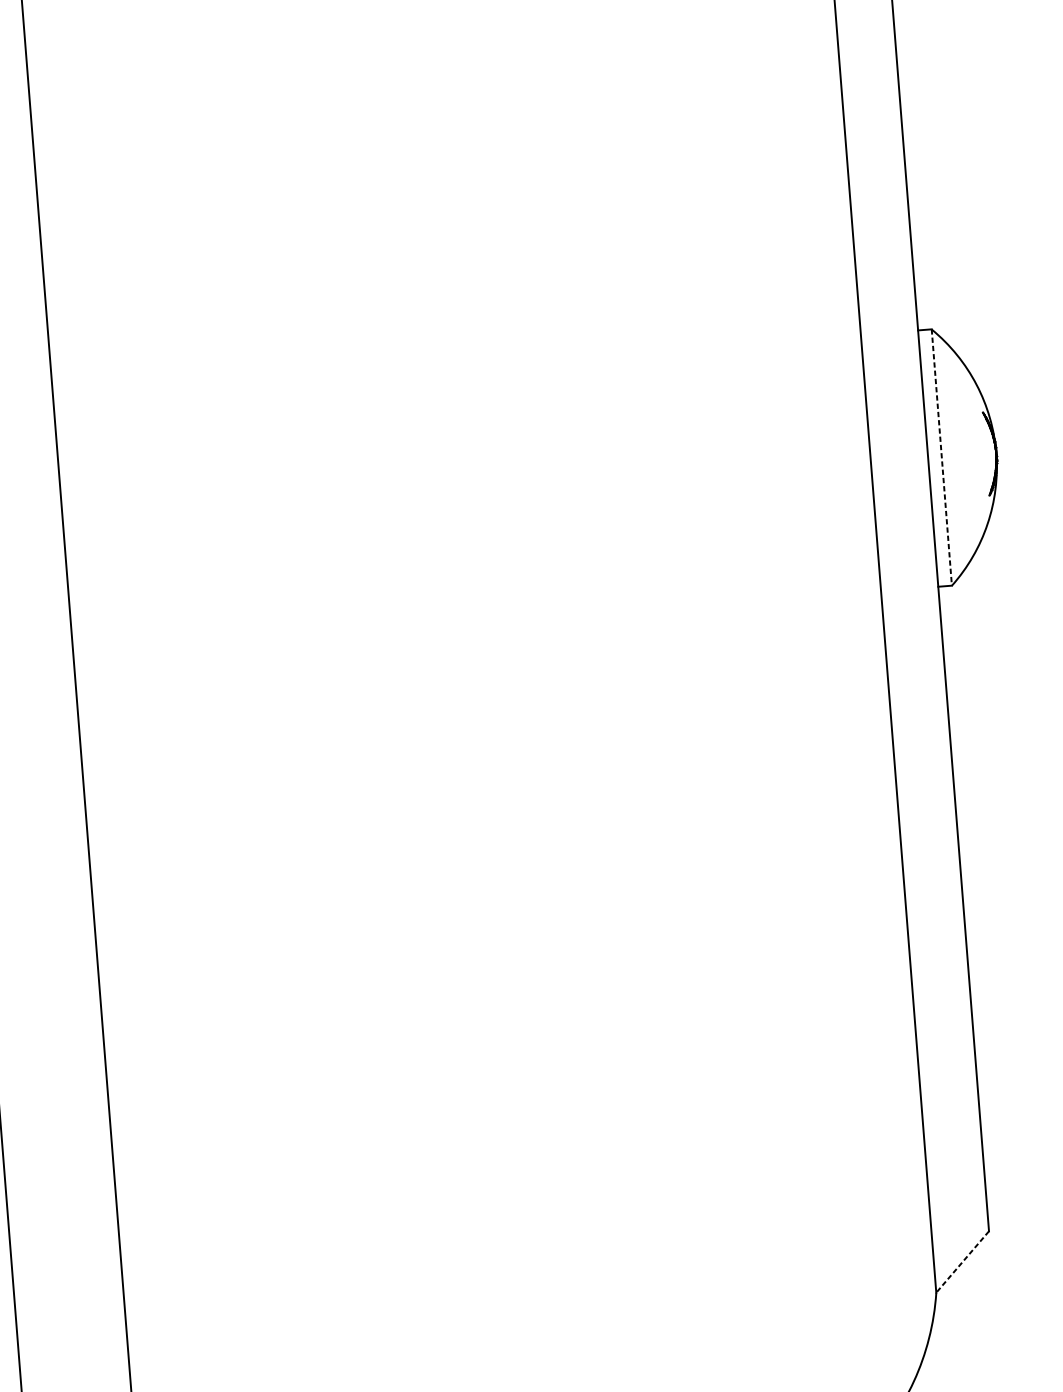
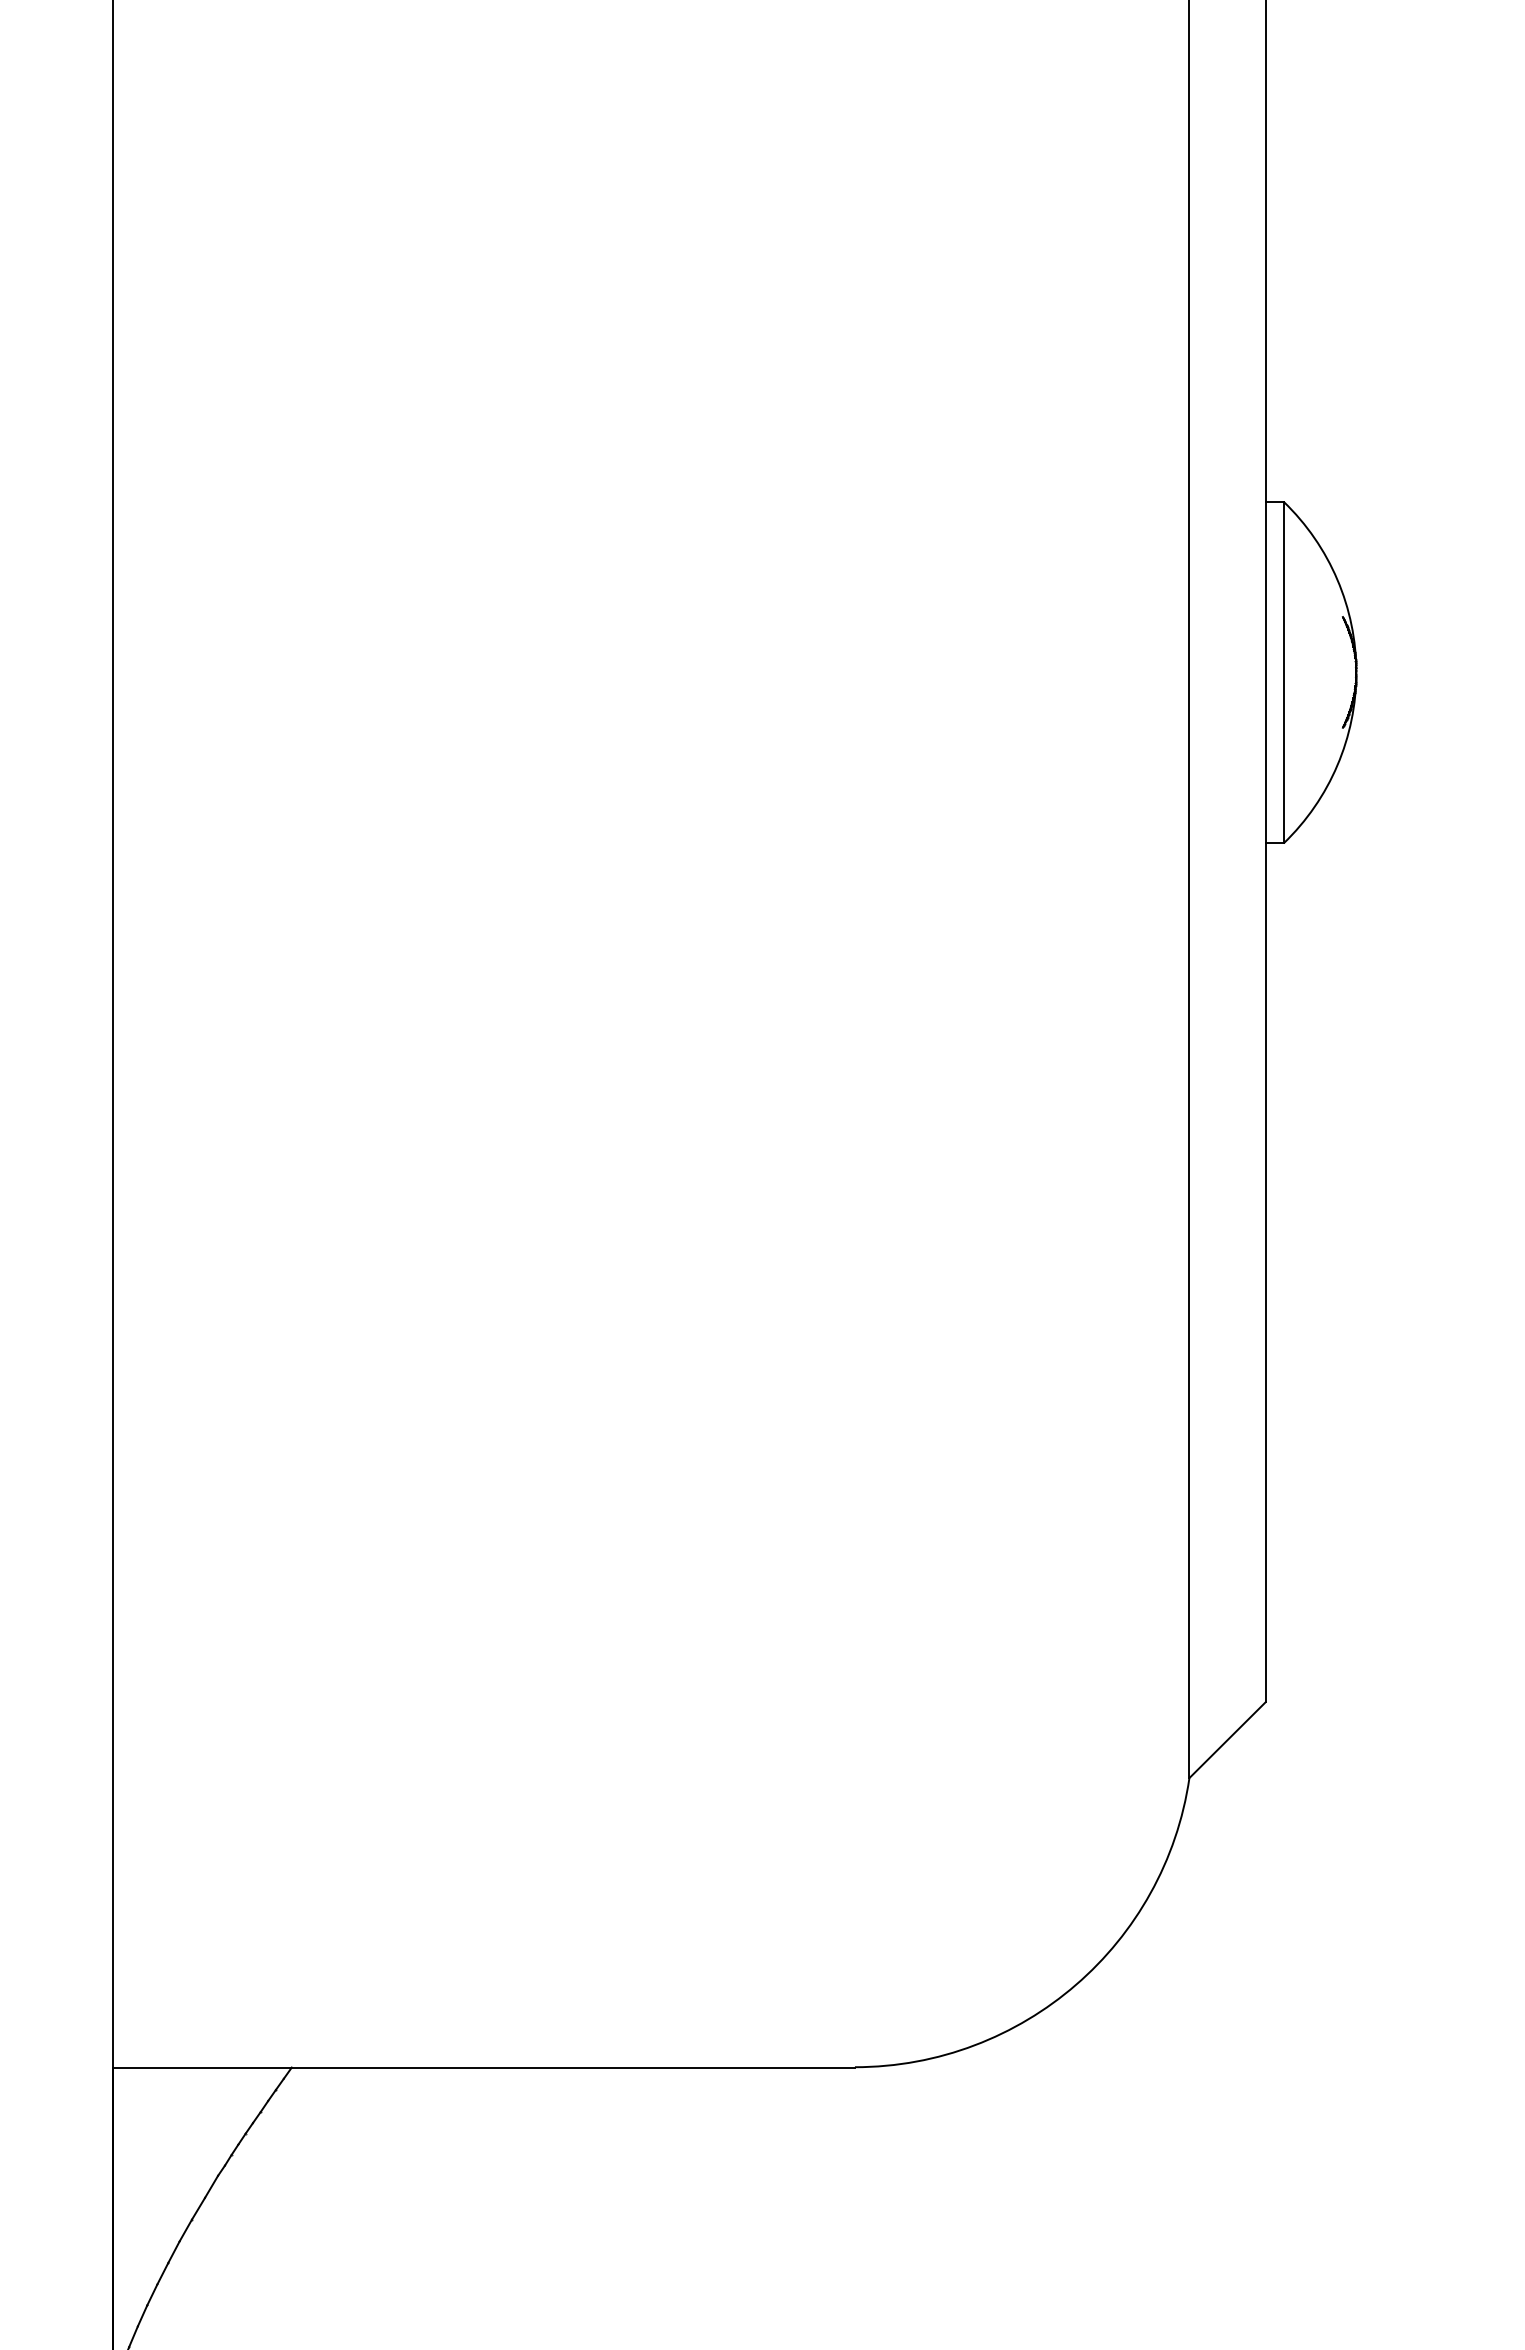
line: (941, 457) -> (1283, 672), dashed -> solid
line: (962, 1262) -> (1227, 1740), dashed -> solid

